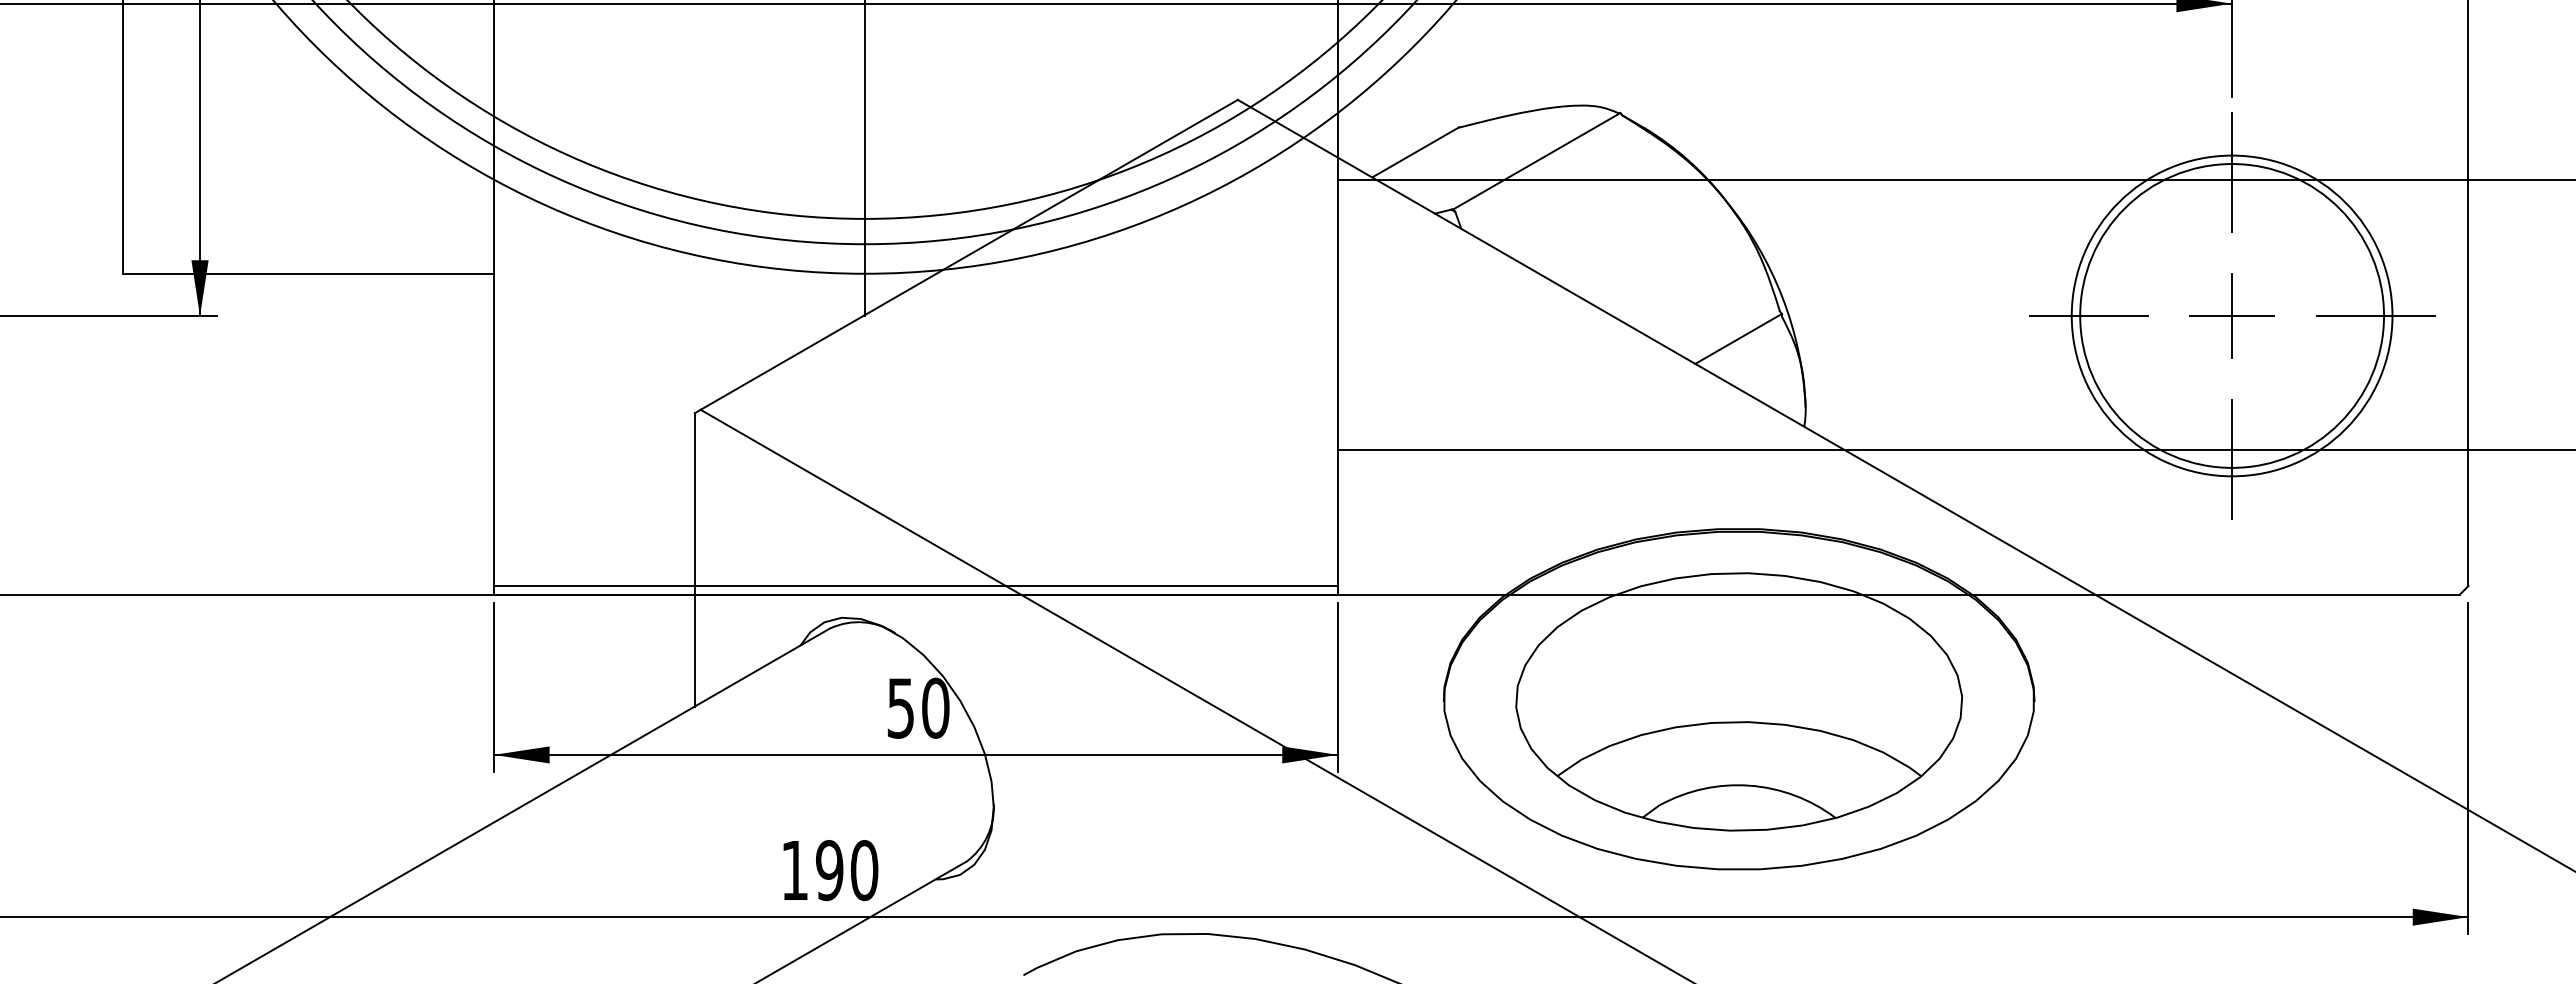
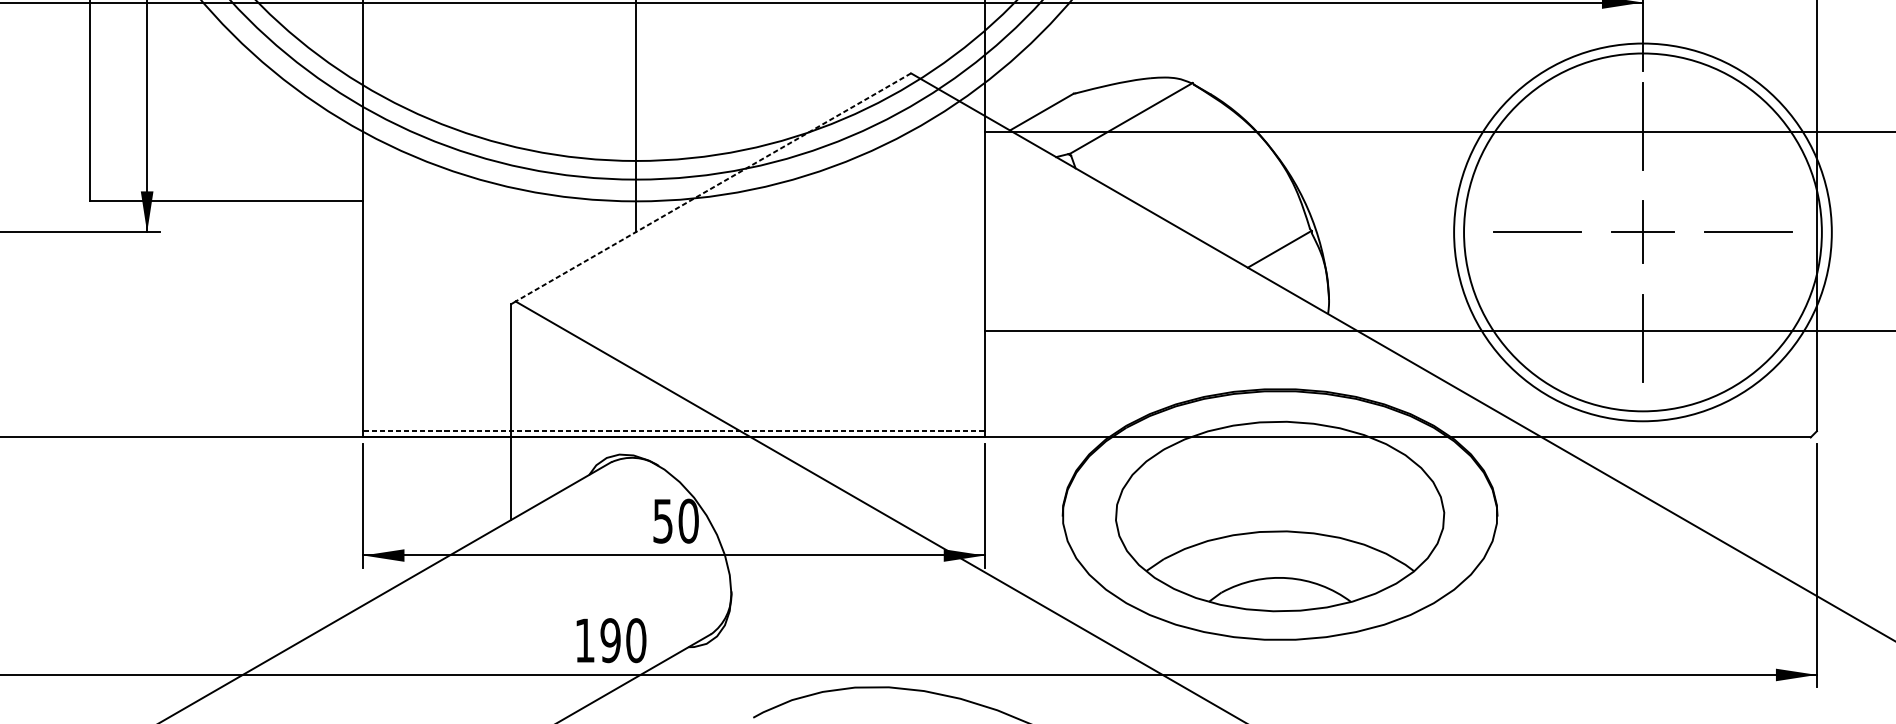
line: (968, 255) -> (712, 187), solid -> dashed
circle: (2231, 315) -> (1642, 232), size x1.6
circle: (2232, 315) -> (1643, 232), size x1.6
line: (916, 586) -> (674, 431), solid -> dashed

